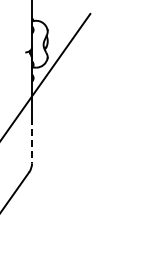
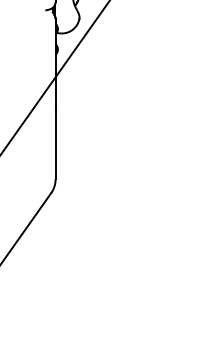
line: (32, 140) -> (56, 144), dashed -> solid

